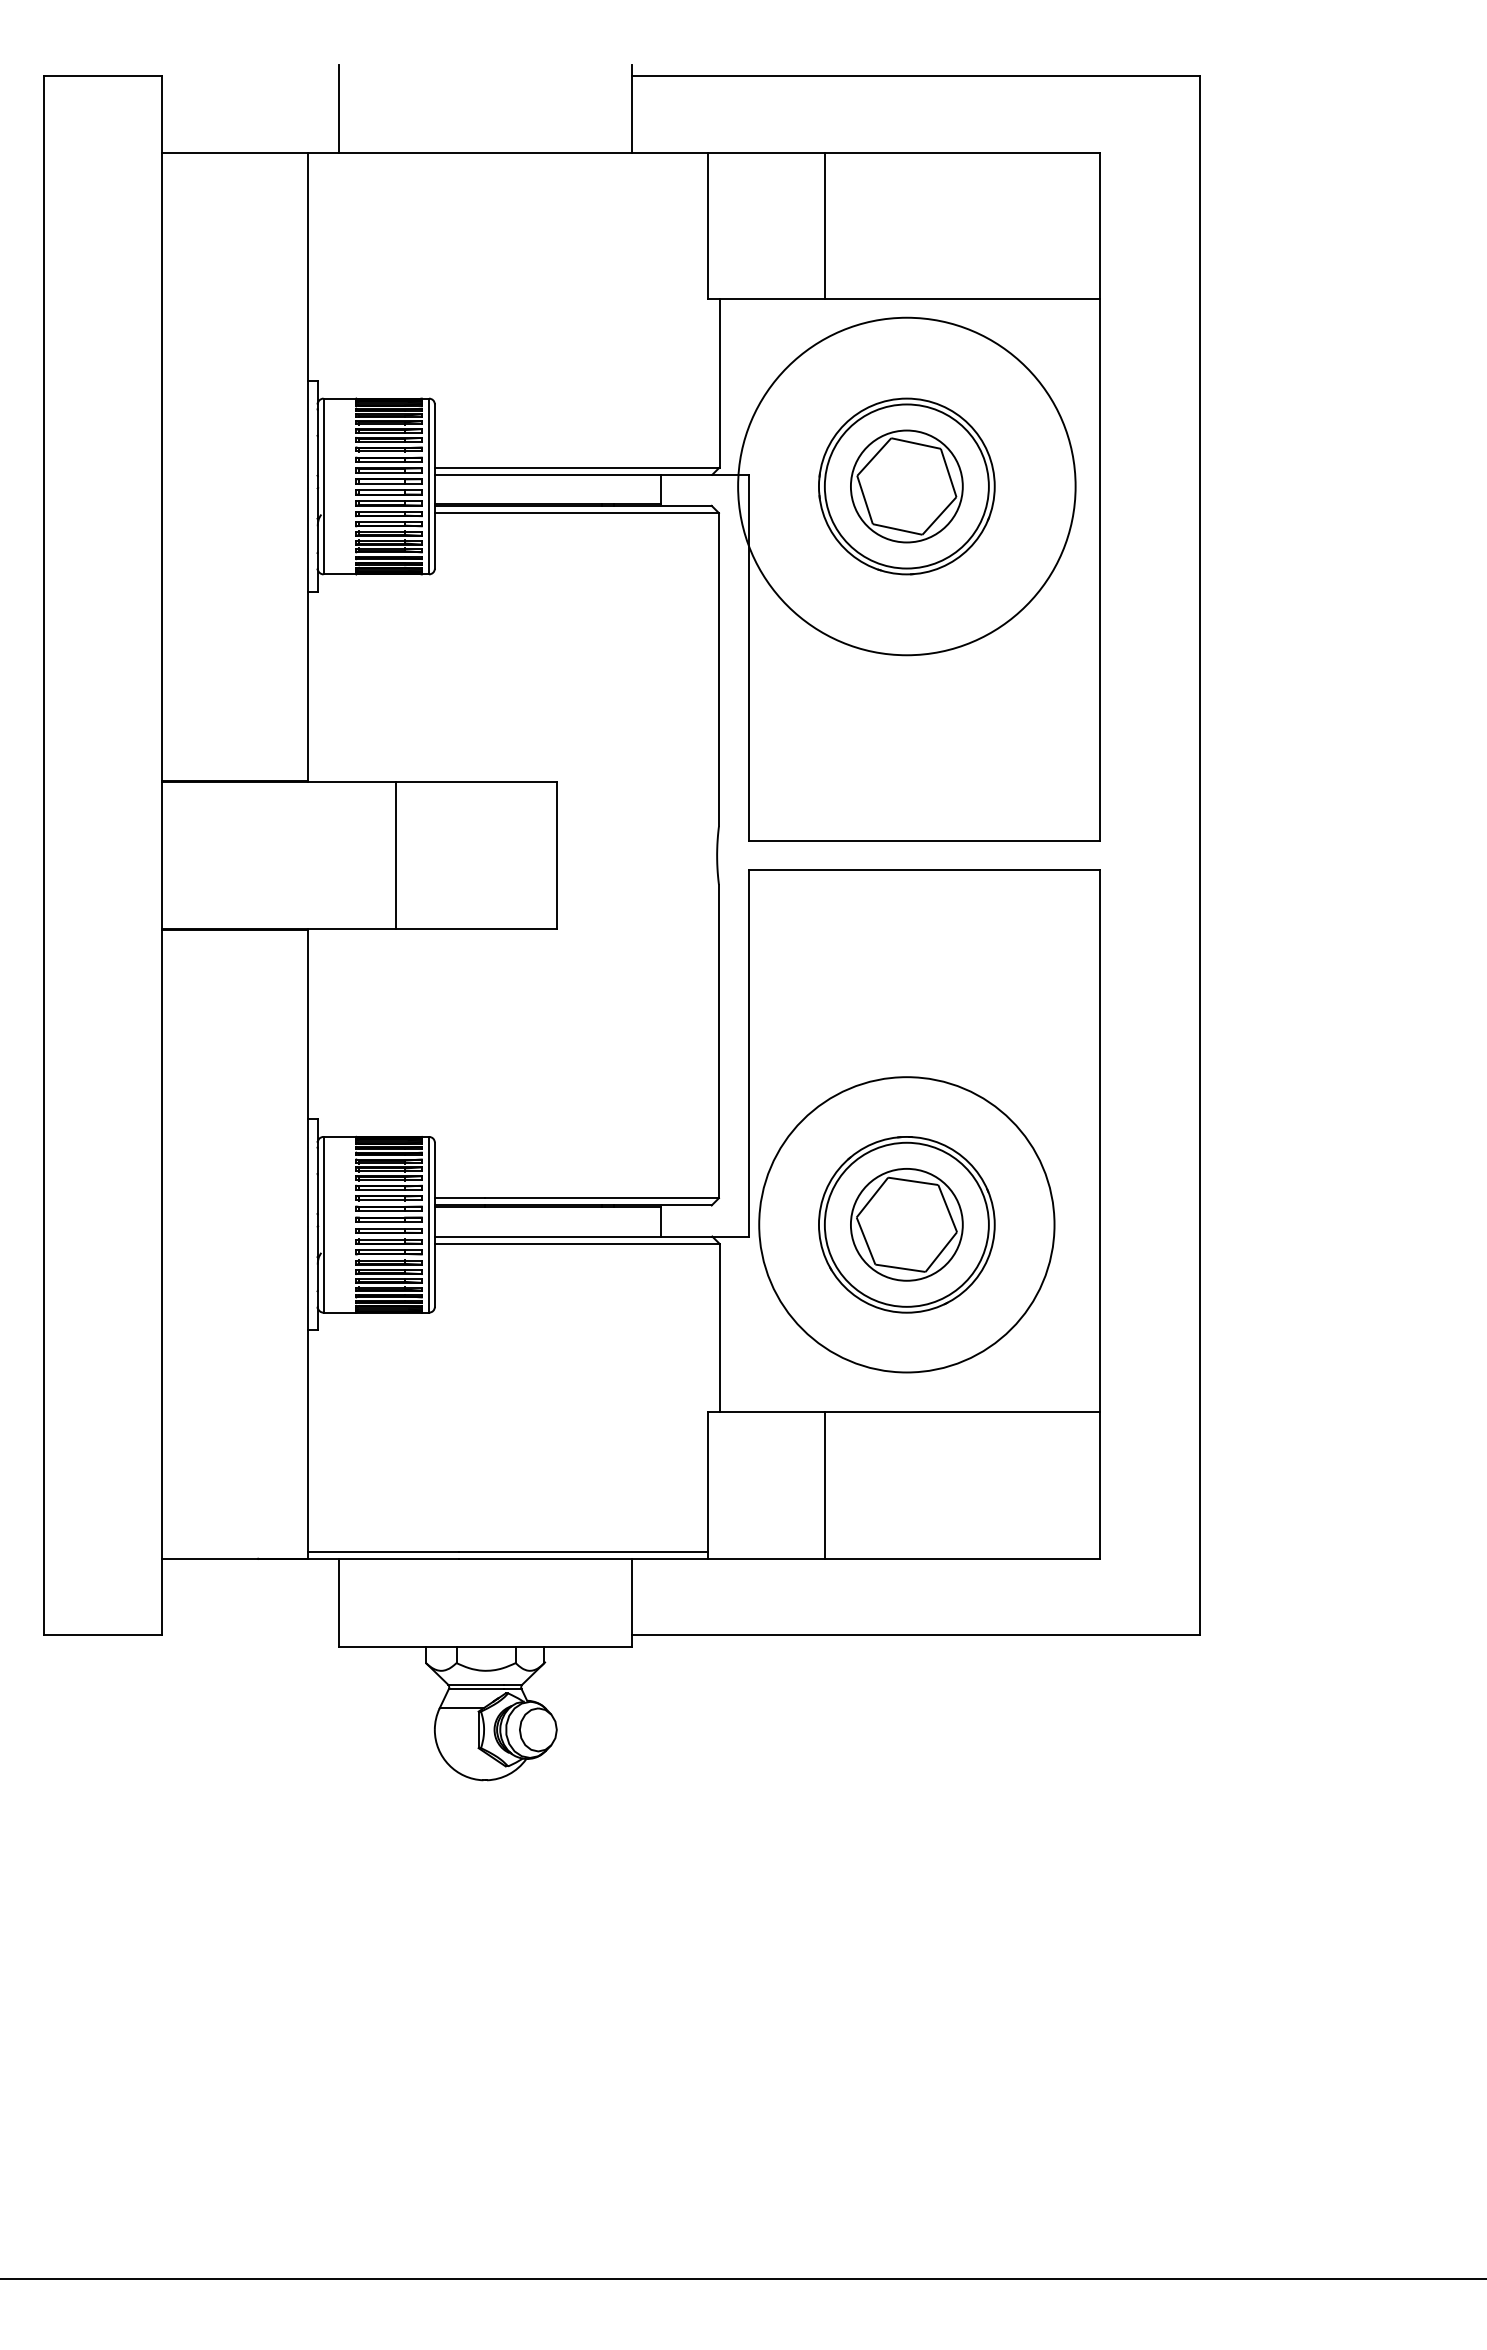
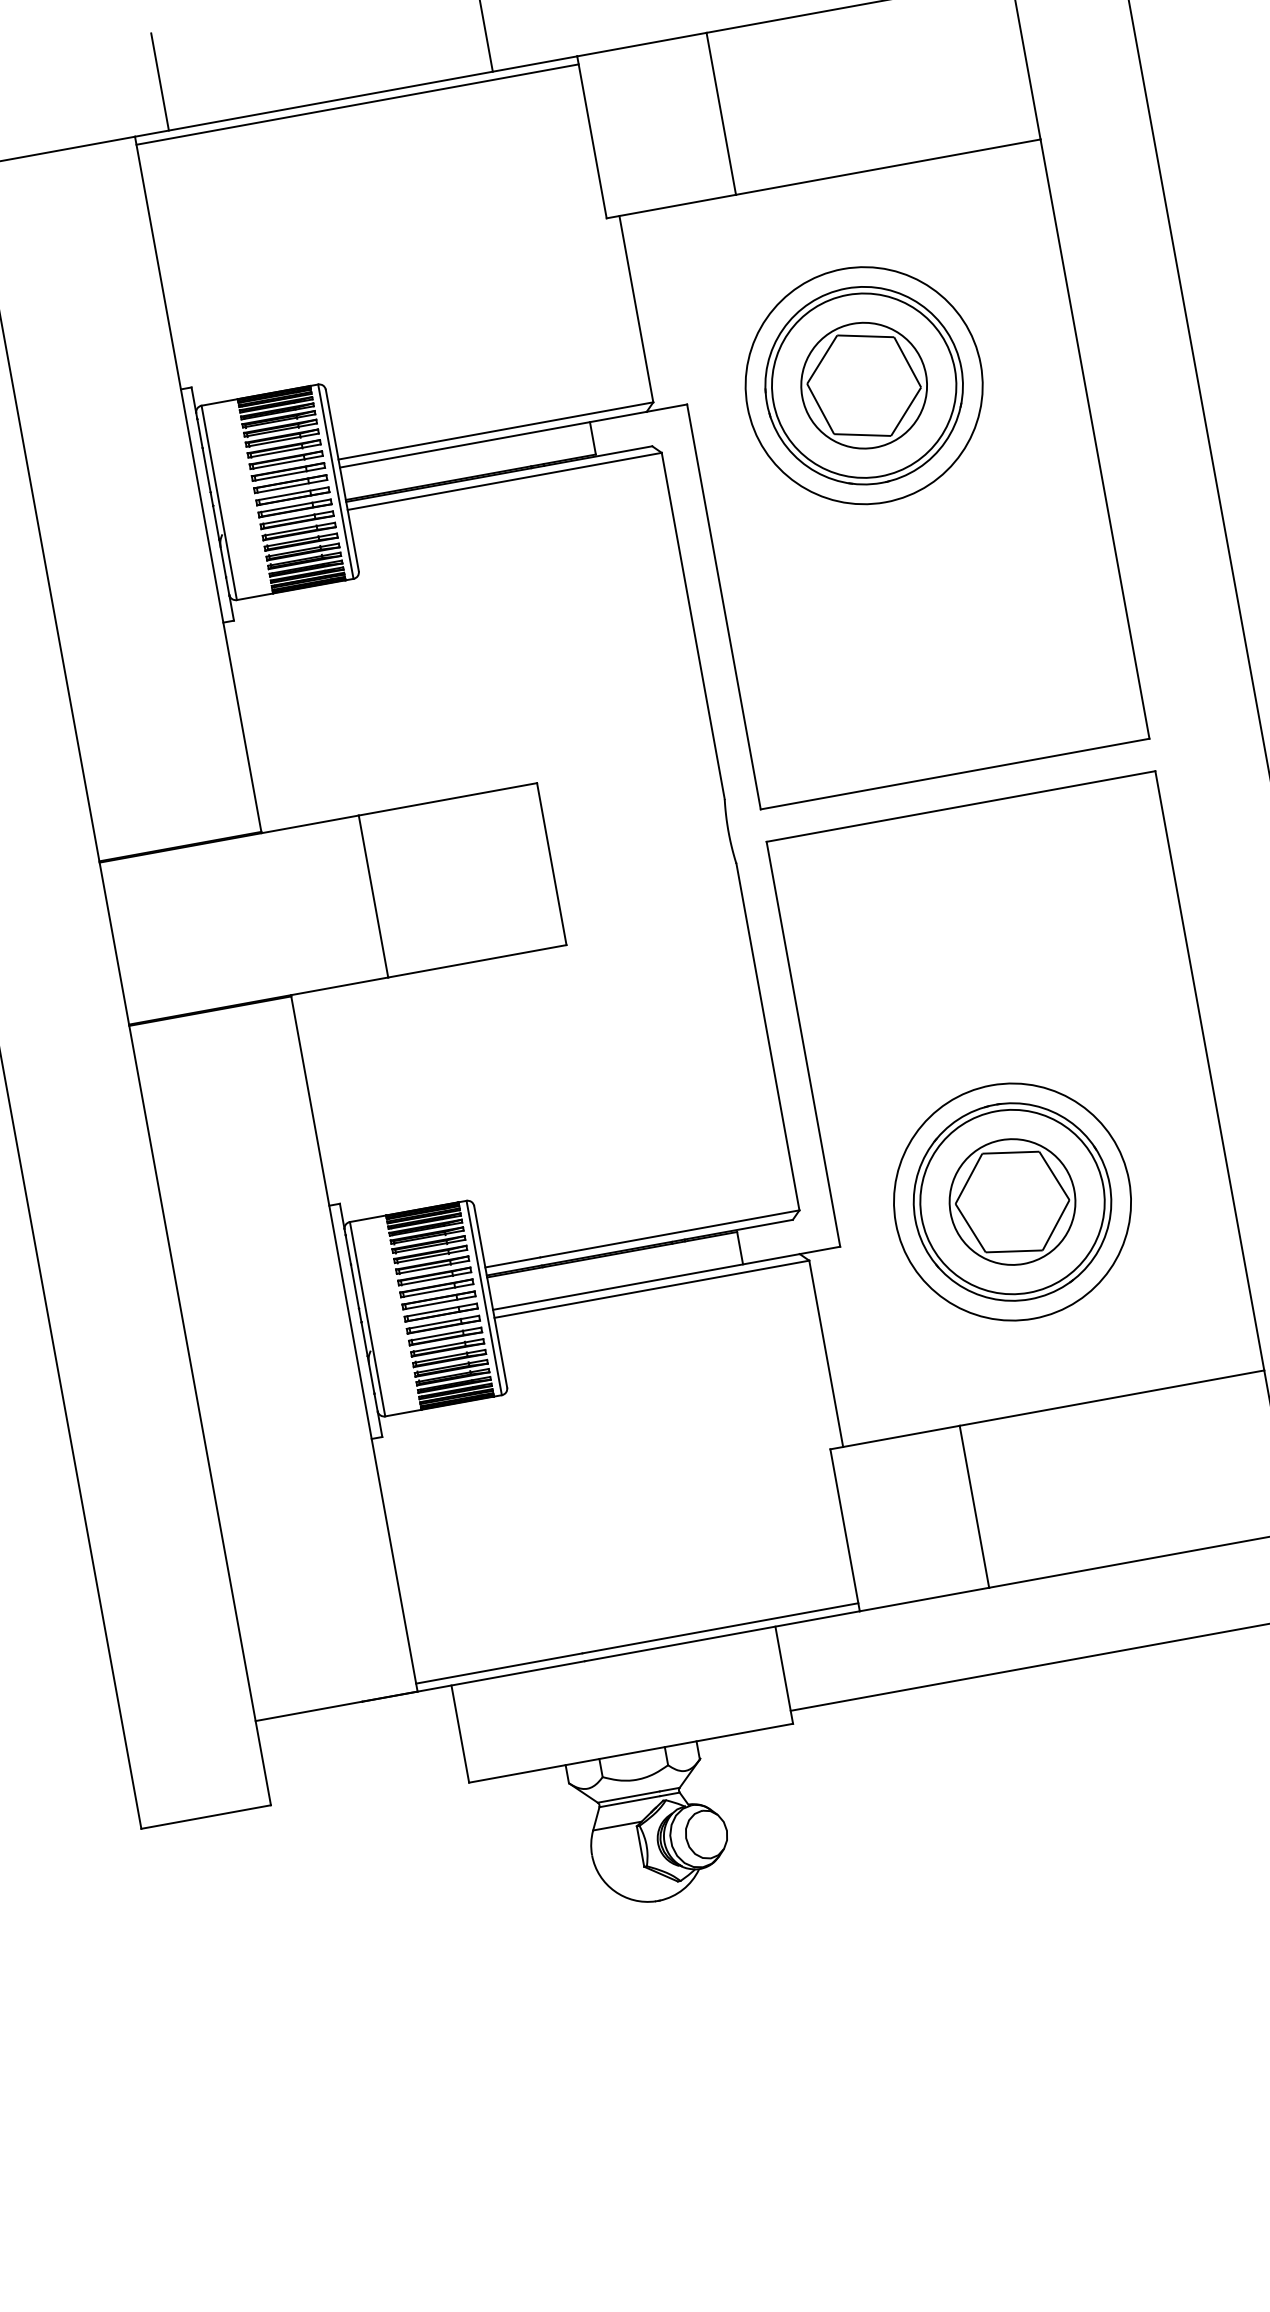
line: (508, 159) -> (358, 104), added
circle: (906, 486) -> (863, 385), size x0.62
circle: (906, 1224) -> (1012, 1201), size x0.71

